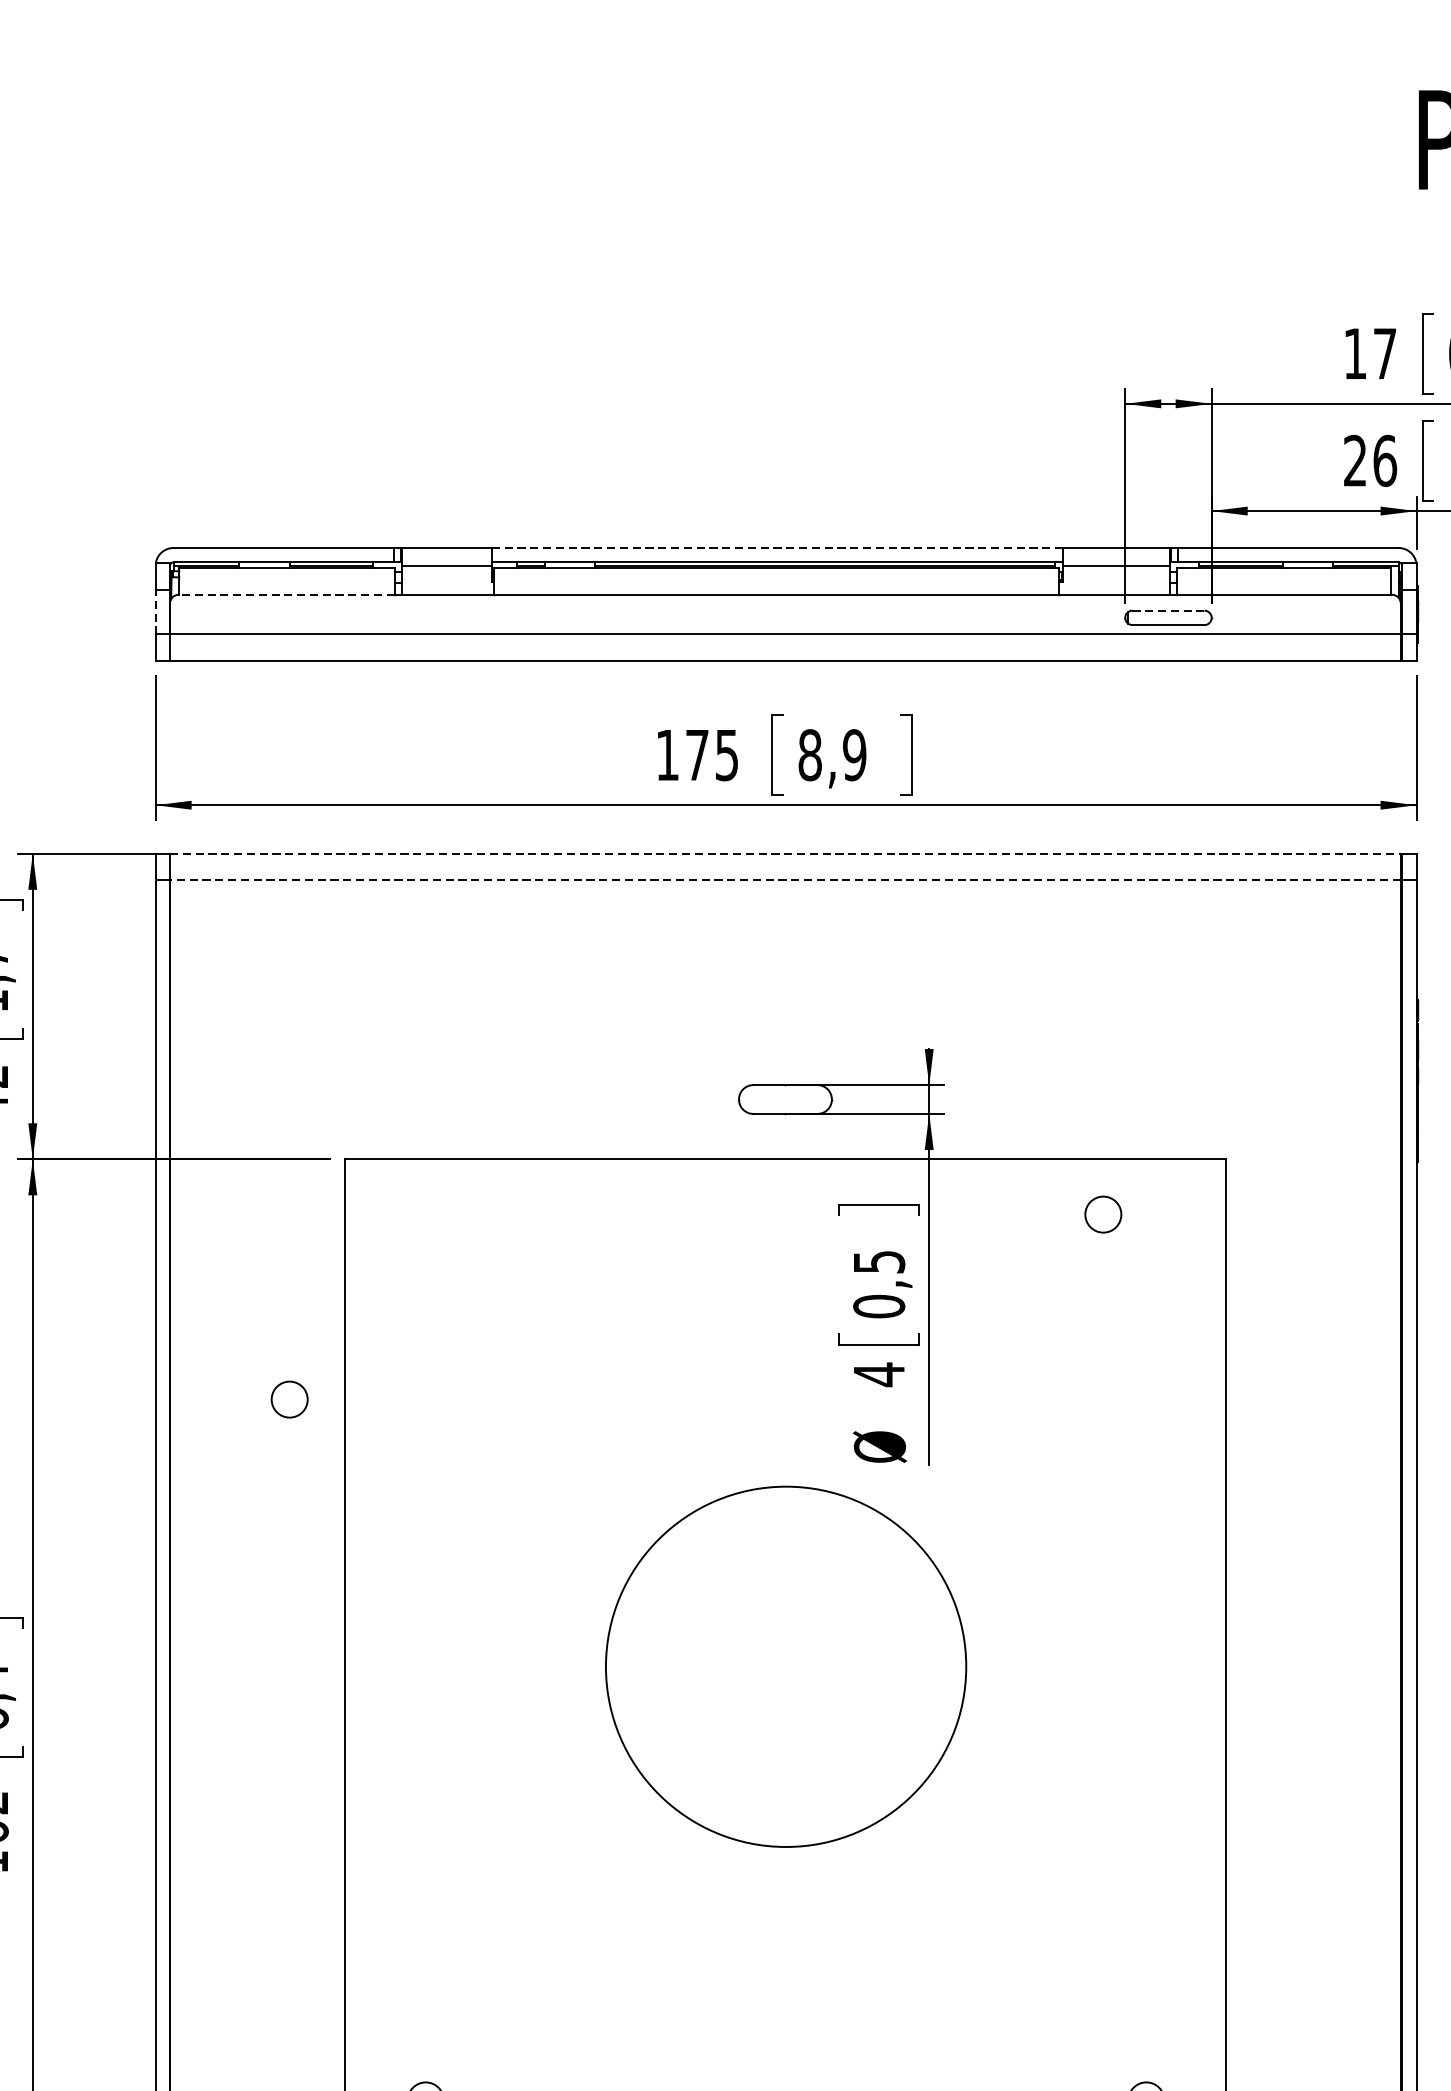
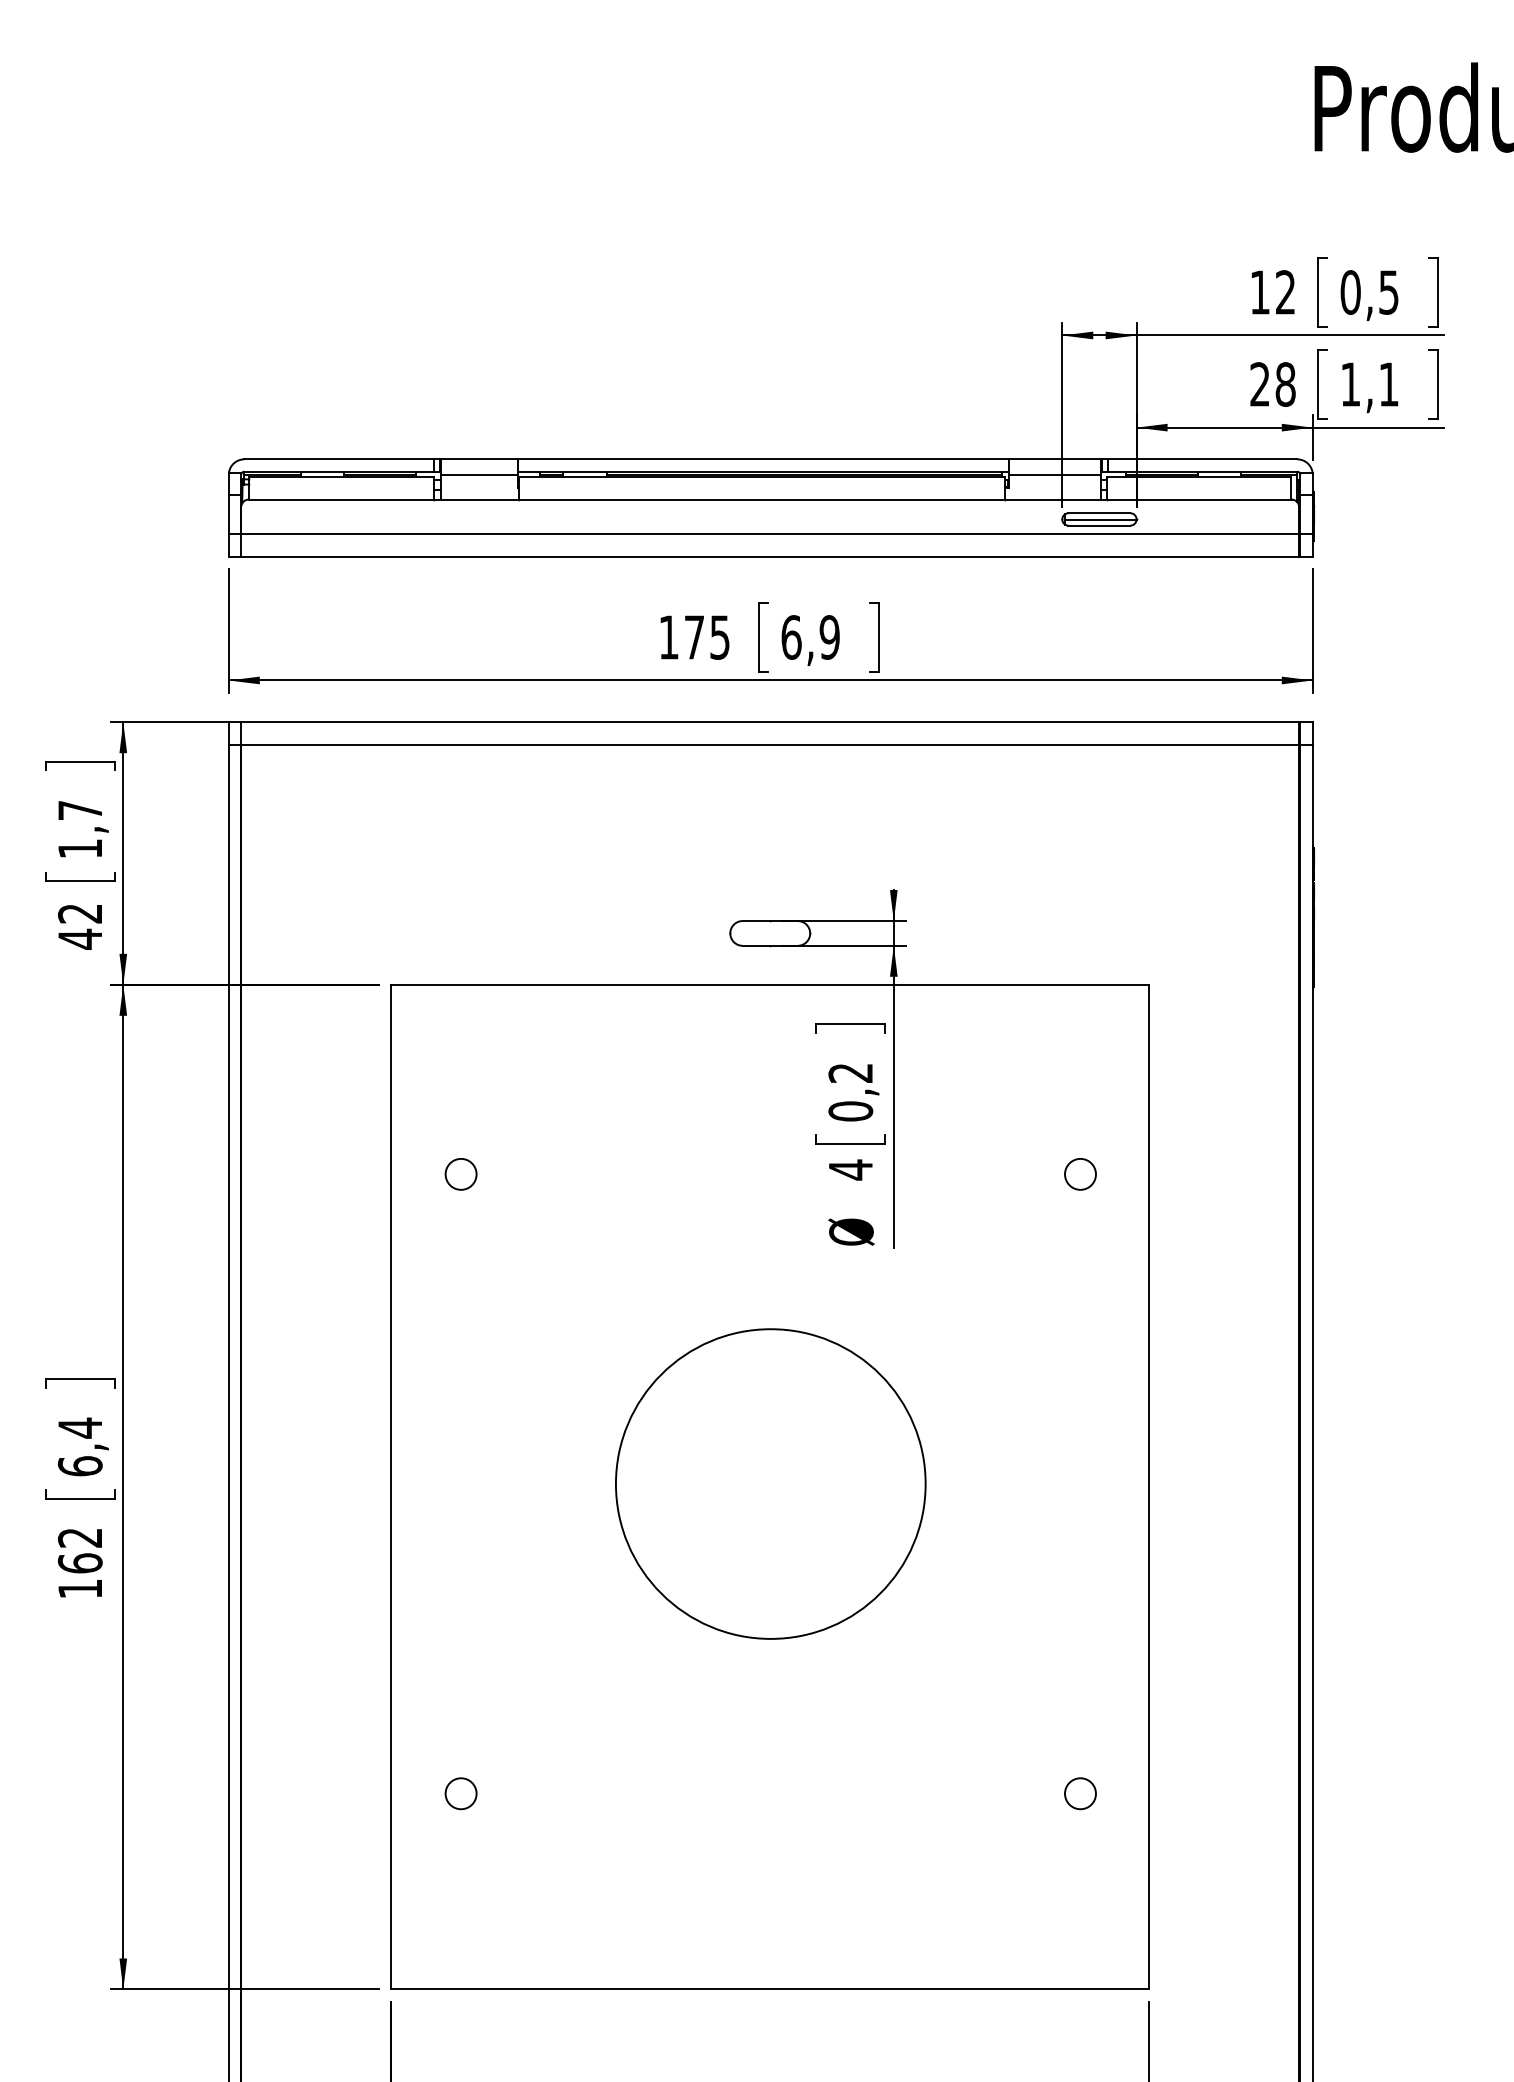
text: (1384, 353) -> (1285, 292), 17 -> 12
text: (1384, 460) -> (1285, 384), 26 -> 28
line: (777, 548) -> (763, 459), dashed -> solid
line: (286, 594) -> (341, 499), dashed -> solid
line: (155, 610) -> (228, 513), dashed -> solid
line: (1168, 610) -> (1099, 513), dashed -> solid
line: (1169, 619) -> (1100, 520), added
text: (810, 755) -> (791, 637), 8,9 -> 6,9
line: (785, 854) -> (770, 722), dashed -> solid
line: (785, 880) -> (770, 745), dashed -> solid
circle: (1103, 1214) -> (1080, 1174), moved
text: (878, 1262) -> (850, 1073), 0,5 -> 0,2
circle: (288, 1399) -> (460, 1174), moved
circle: (785, 1666) -> (770, 1483), moved

